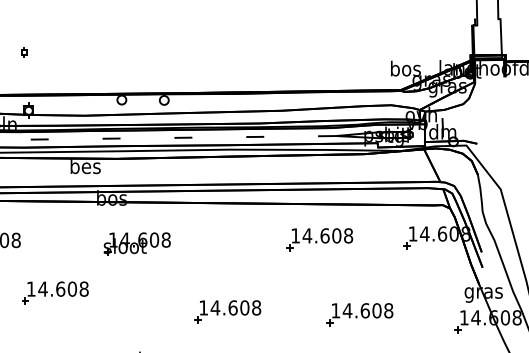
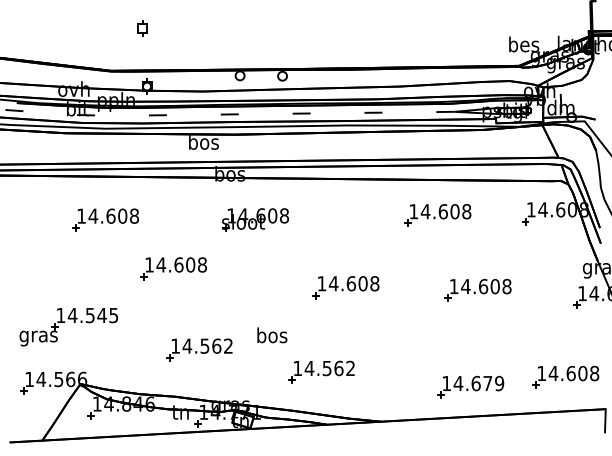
part: (24, 52) -> (142, 28), size x1.67
text: (407, 70) -> (525, 46), bos -> bes
text: (87, 167) -> (205, 143), bes -> bos

